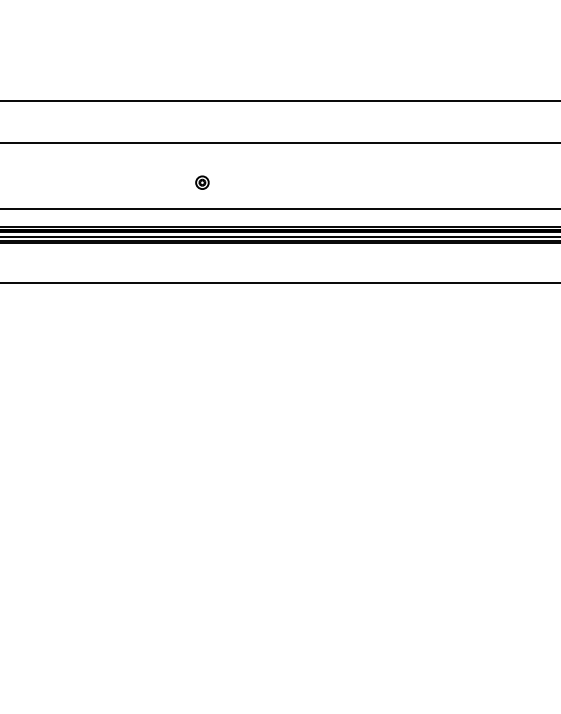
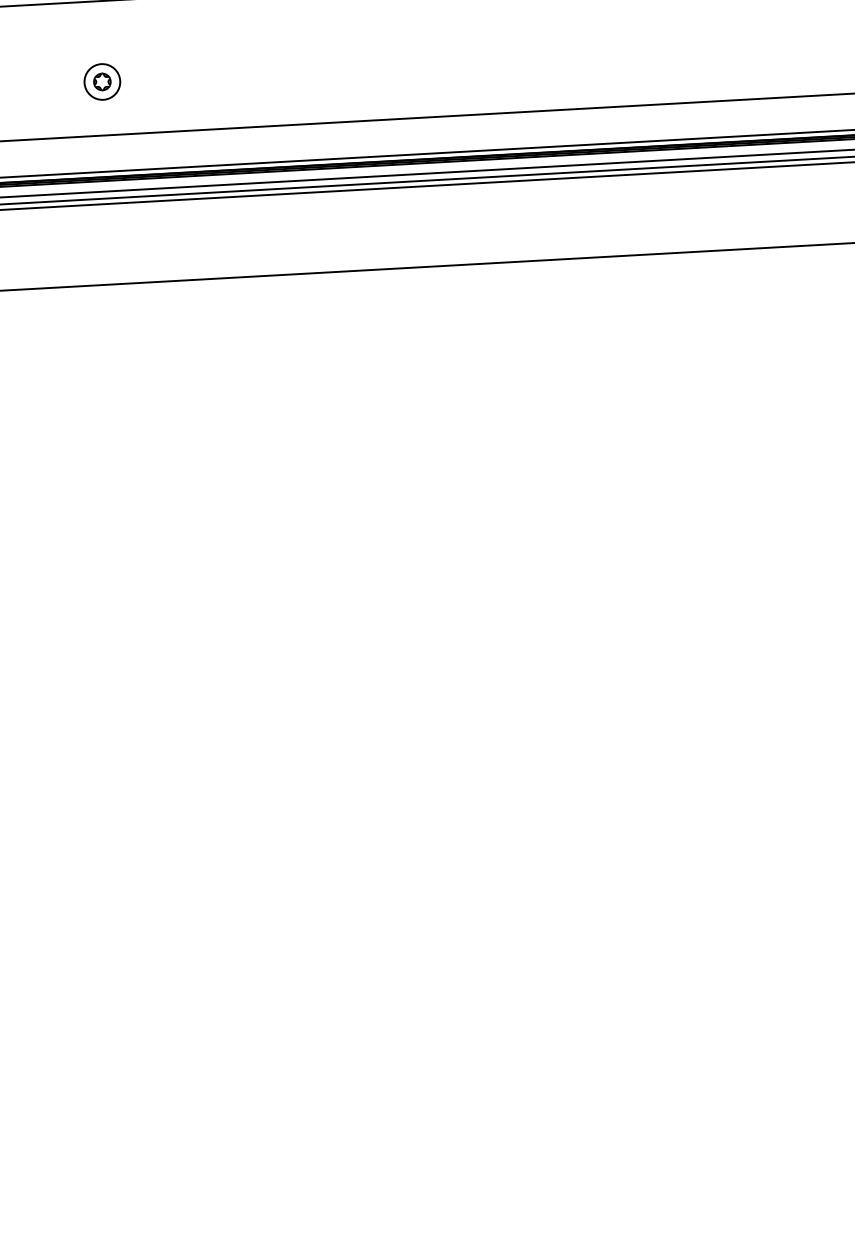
part: (202, 182) -> (102, 81), size x1.4

